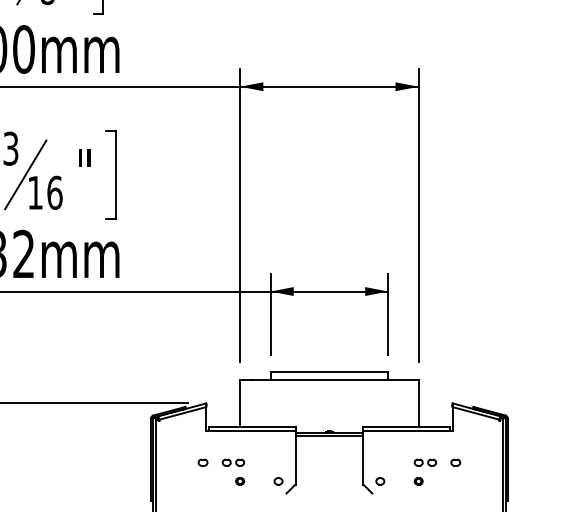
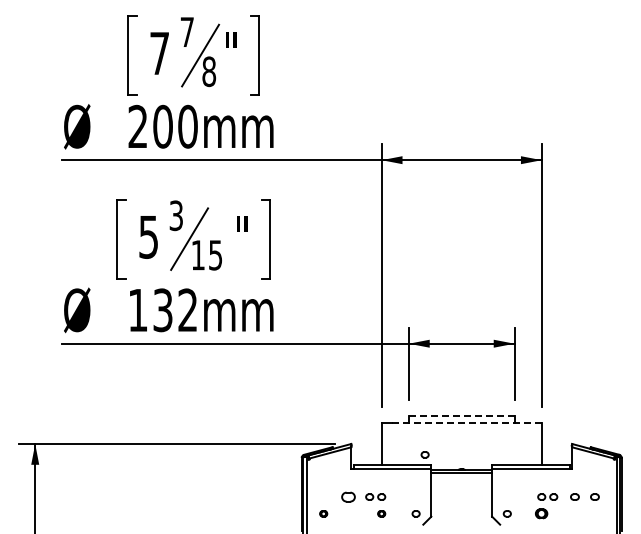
text: (54, 193) -> (215, 255), 16 -> 15
line: (329, 372) -> (461, 416), solid -> dashed
line: (335, 380) -> (467, 423), solid -> dashed
part: (287, 415) -> (424, 454), added
part: (203, 462) -> (348, 496), size x1.6
part: (477, 462) -> (594, 496), added
part: (175, 480) -> (323, 513), added
part: (418, 480) -> (541, 513), size x1.6

